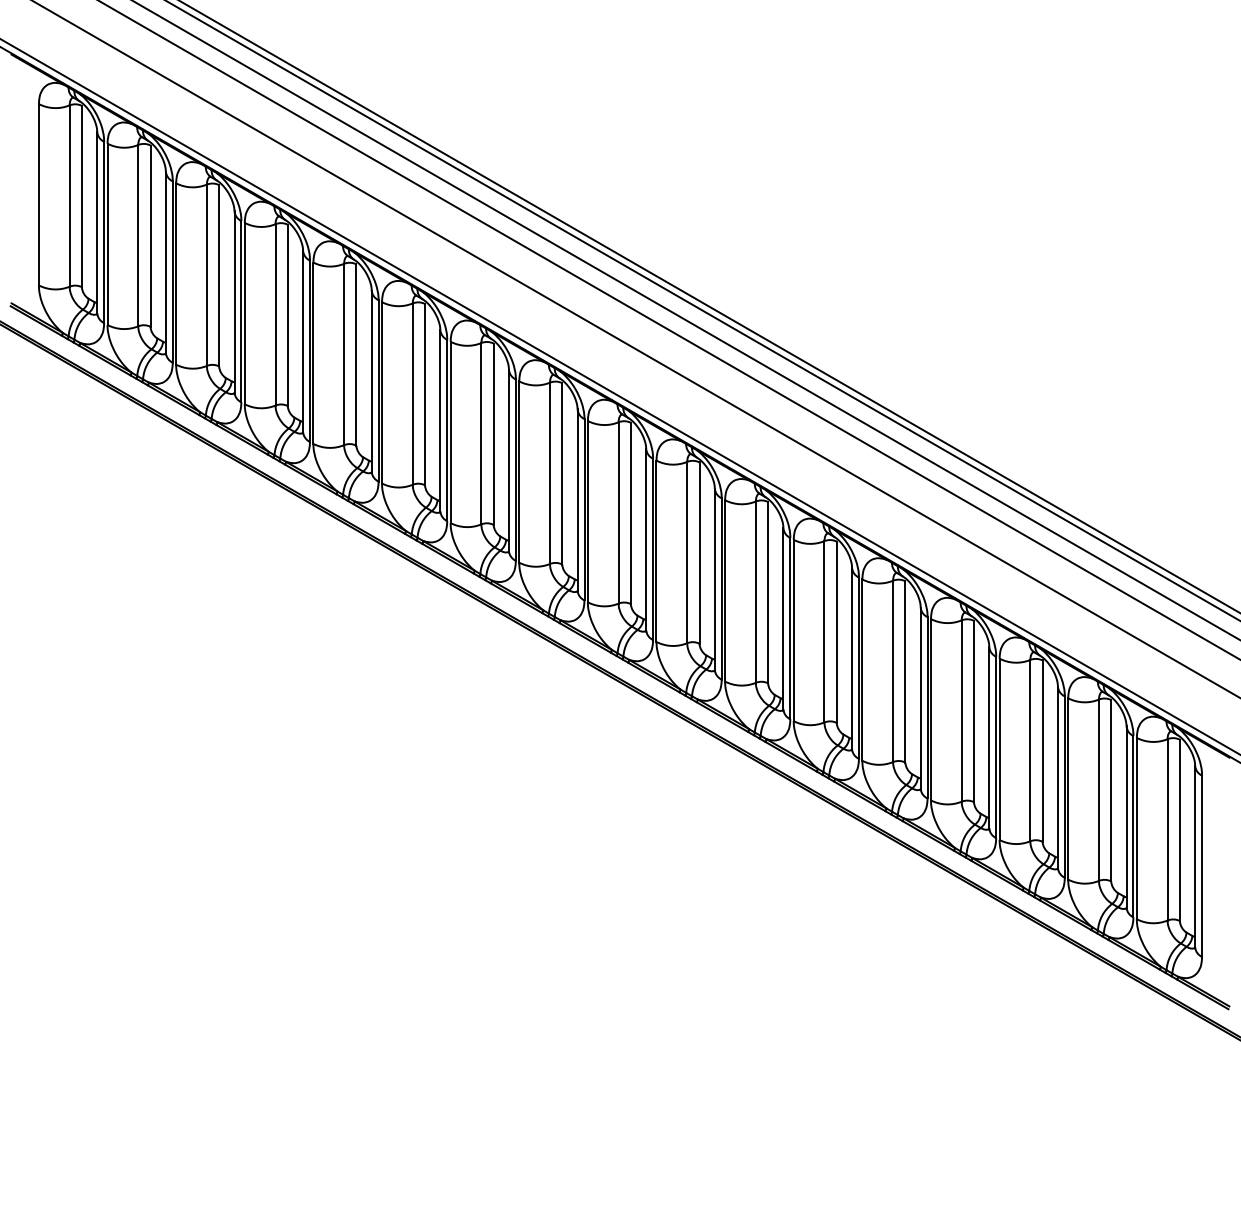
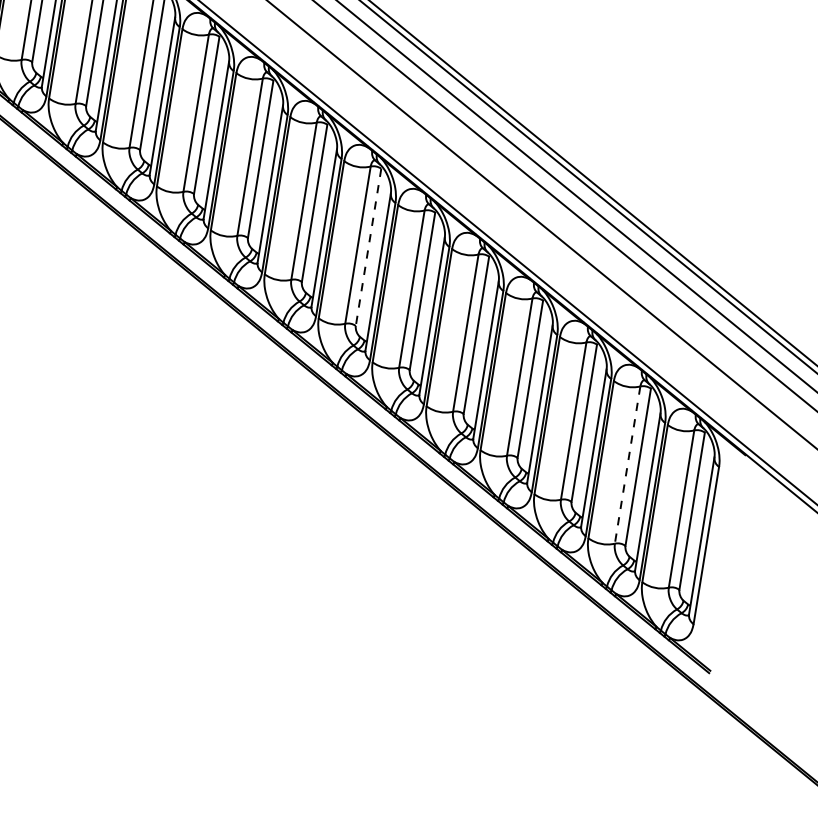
line: (768, 592) -> (368, 247), solid -> dashed
line: (1098, 790) -> (627, 465), solid -> dashed

